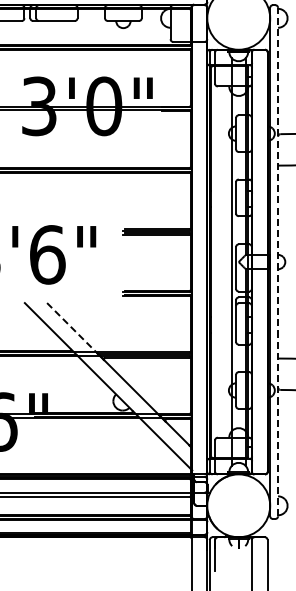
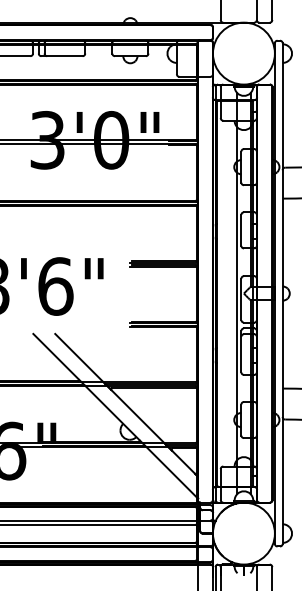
line: (277, 261) -> (282, 293), dashed -> solid
line: (72, 329) -> (80, 359), dashed -> solid

